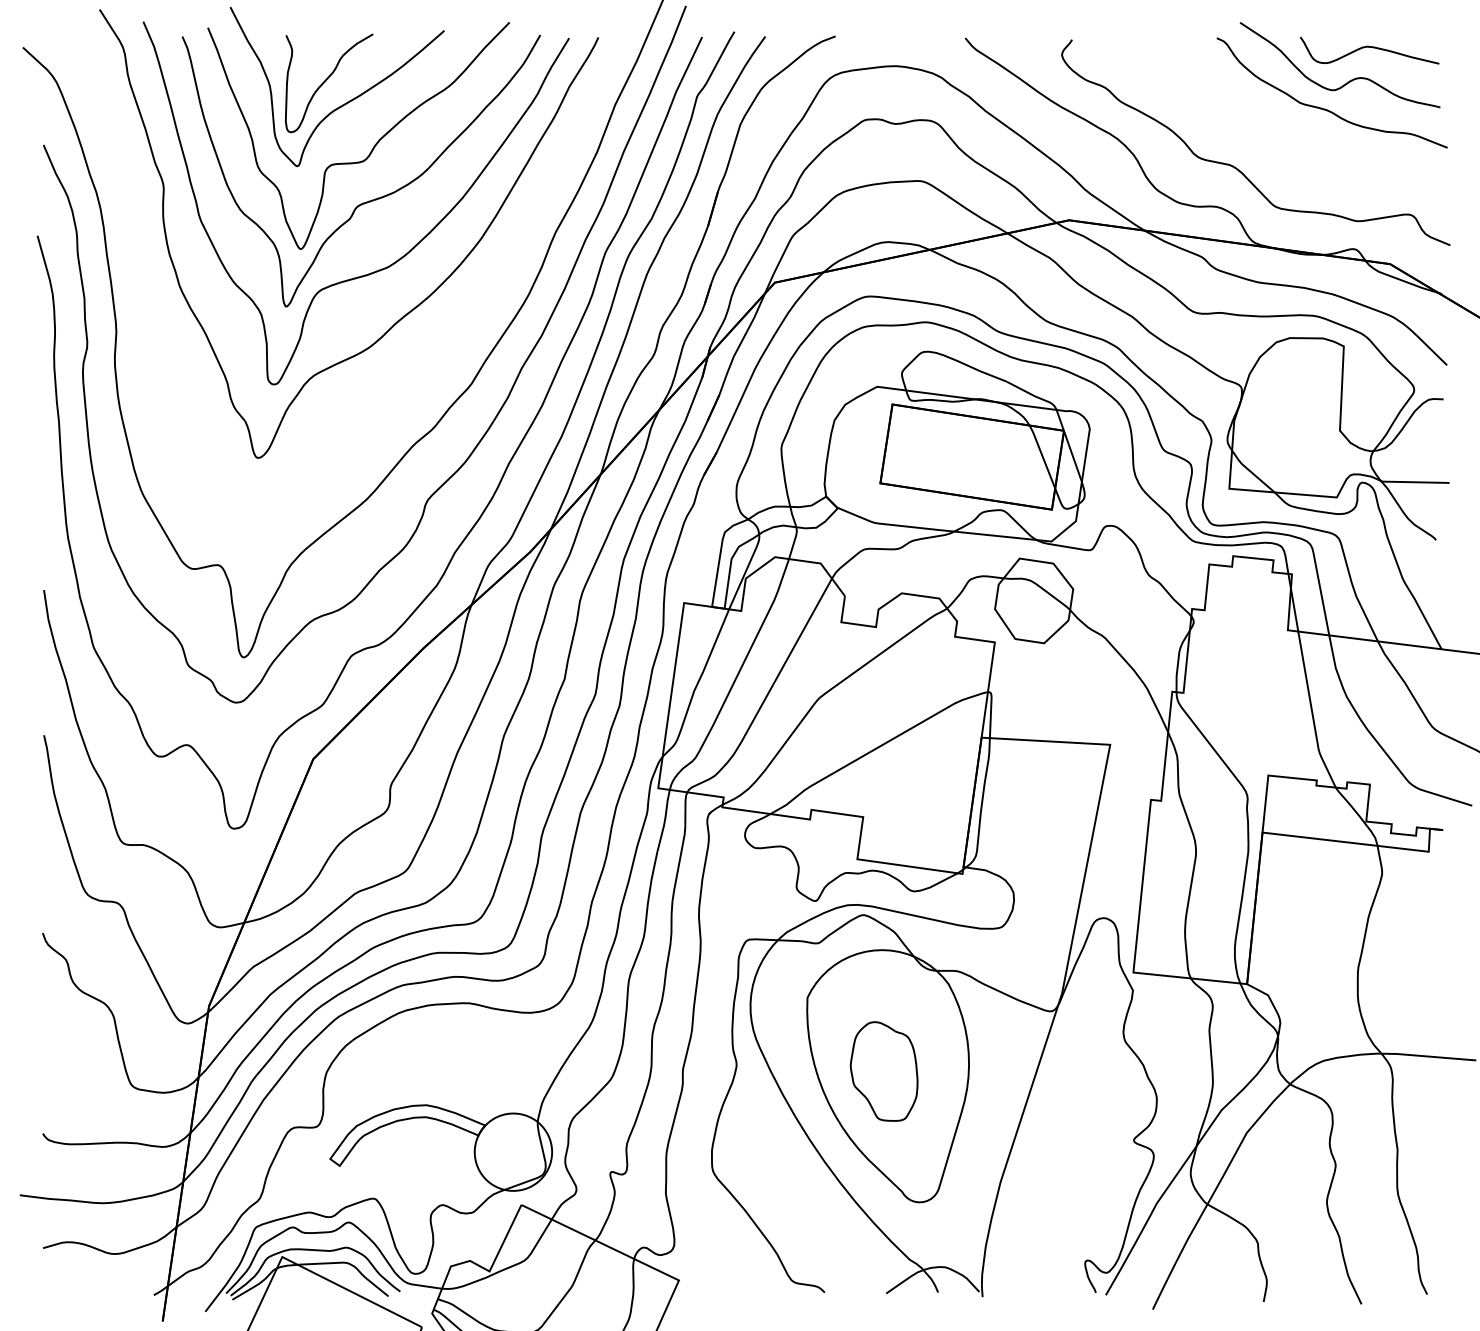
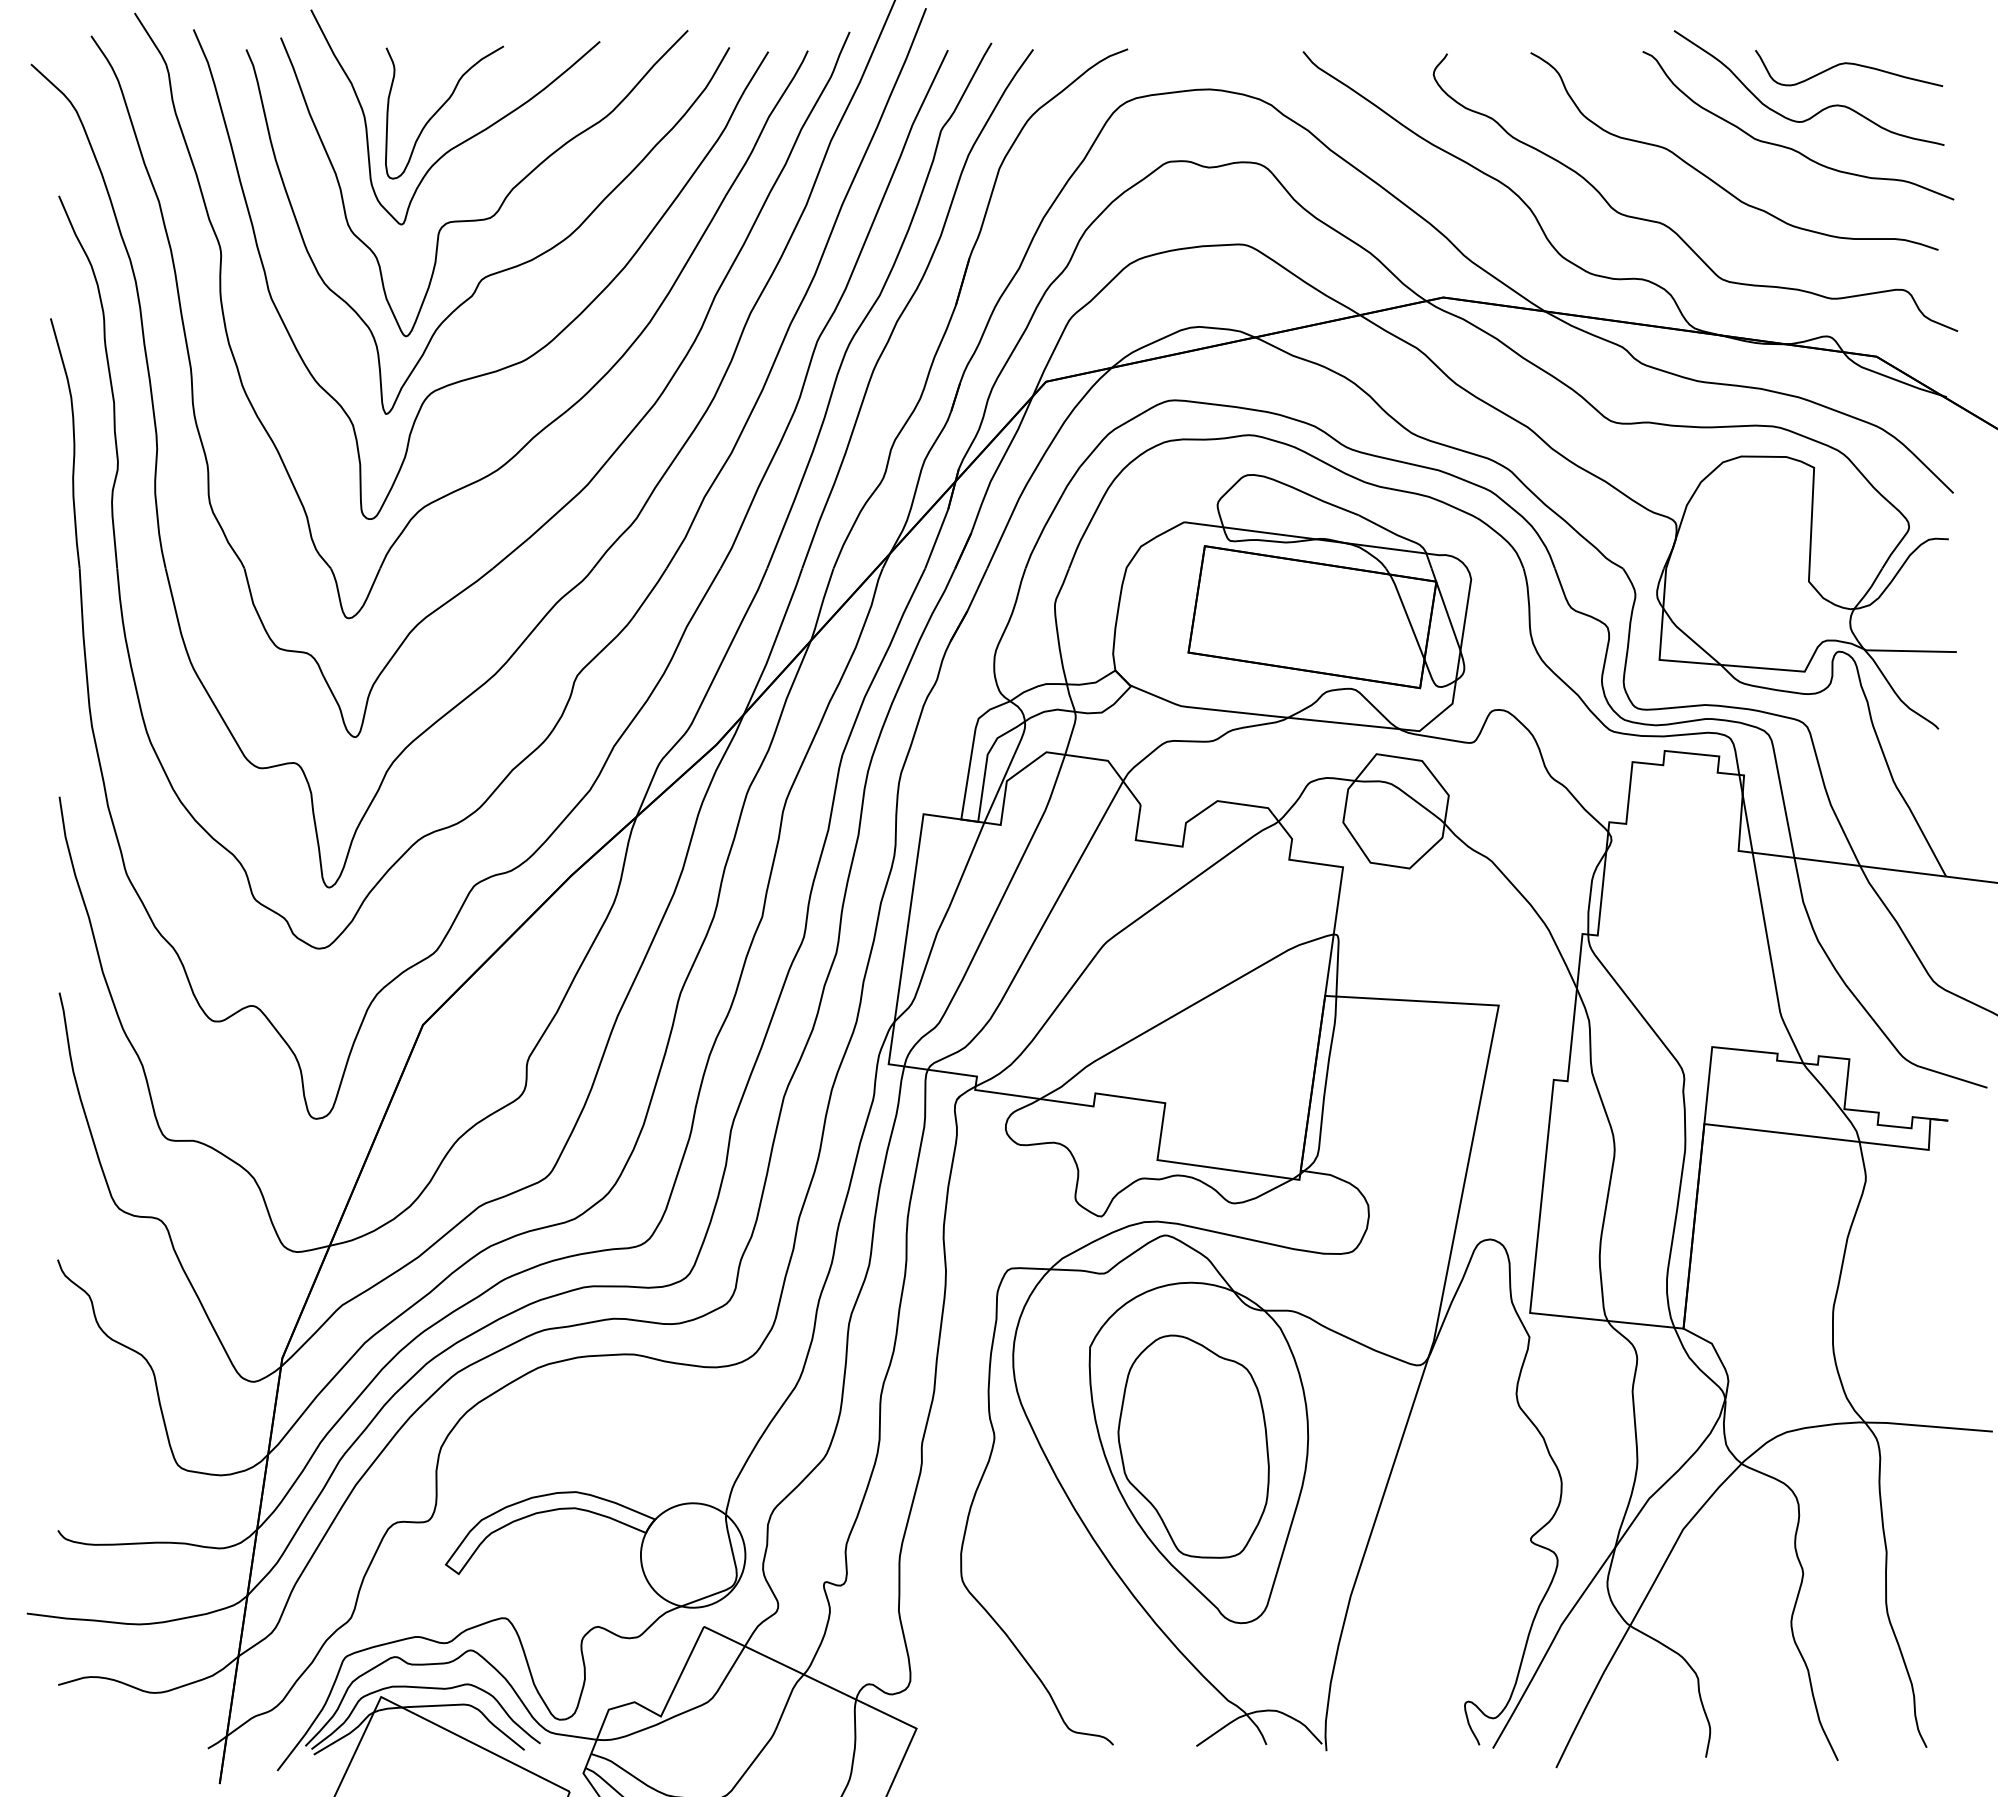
curve: (1270, 134) -> (1715, 181), added
part: (424, 367) -> (573, 496), added
part: (884, 1071) -> (1193, 1446), size x1.67

